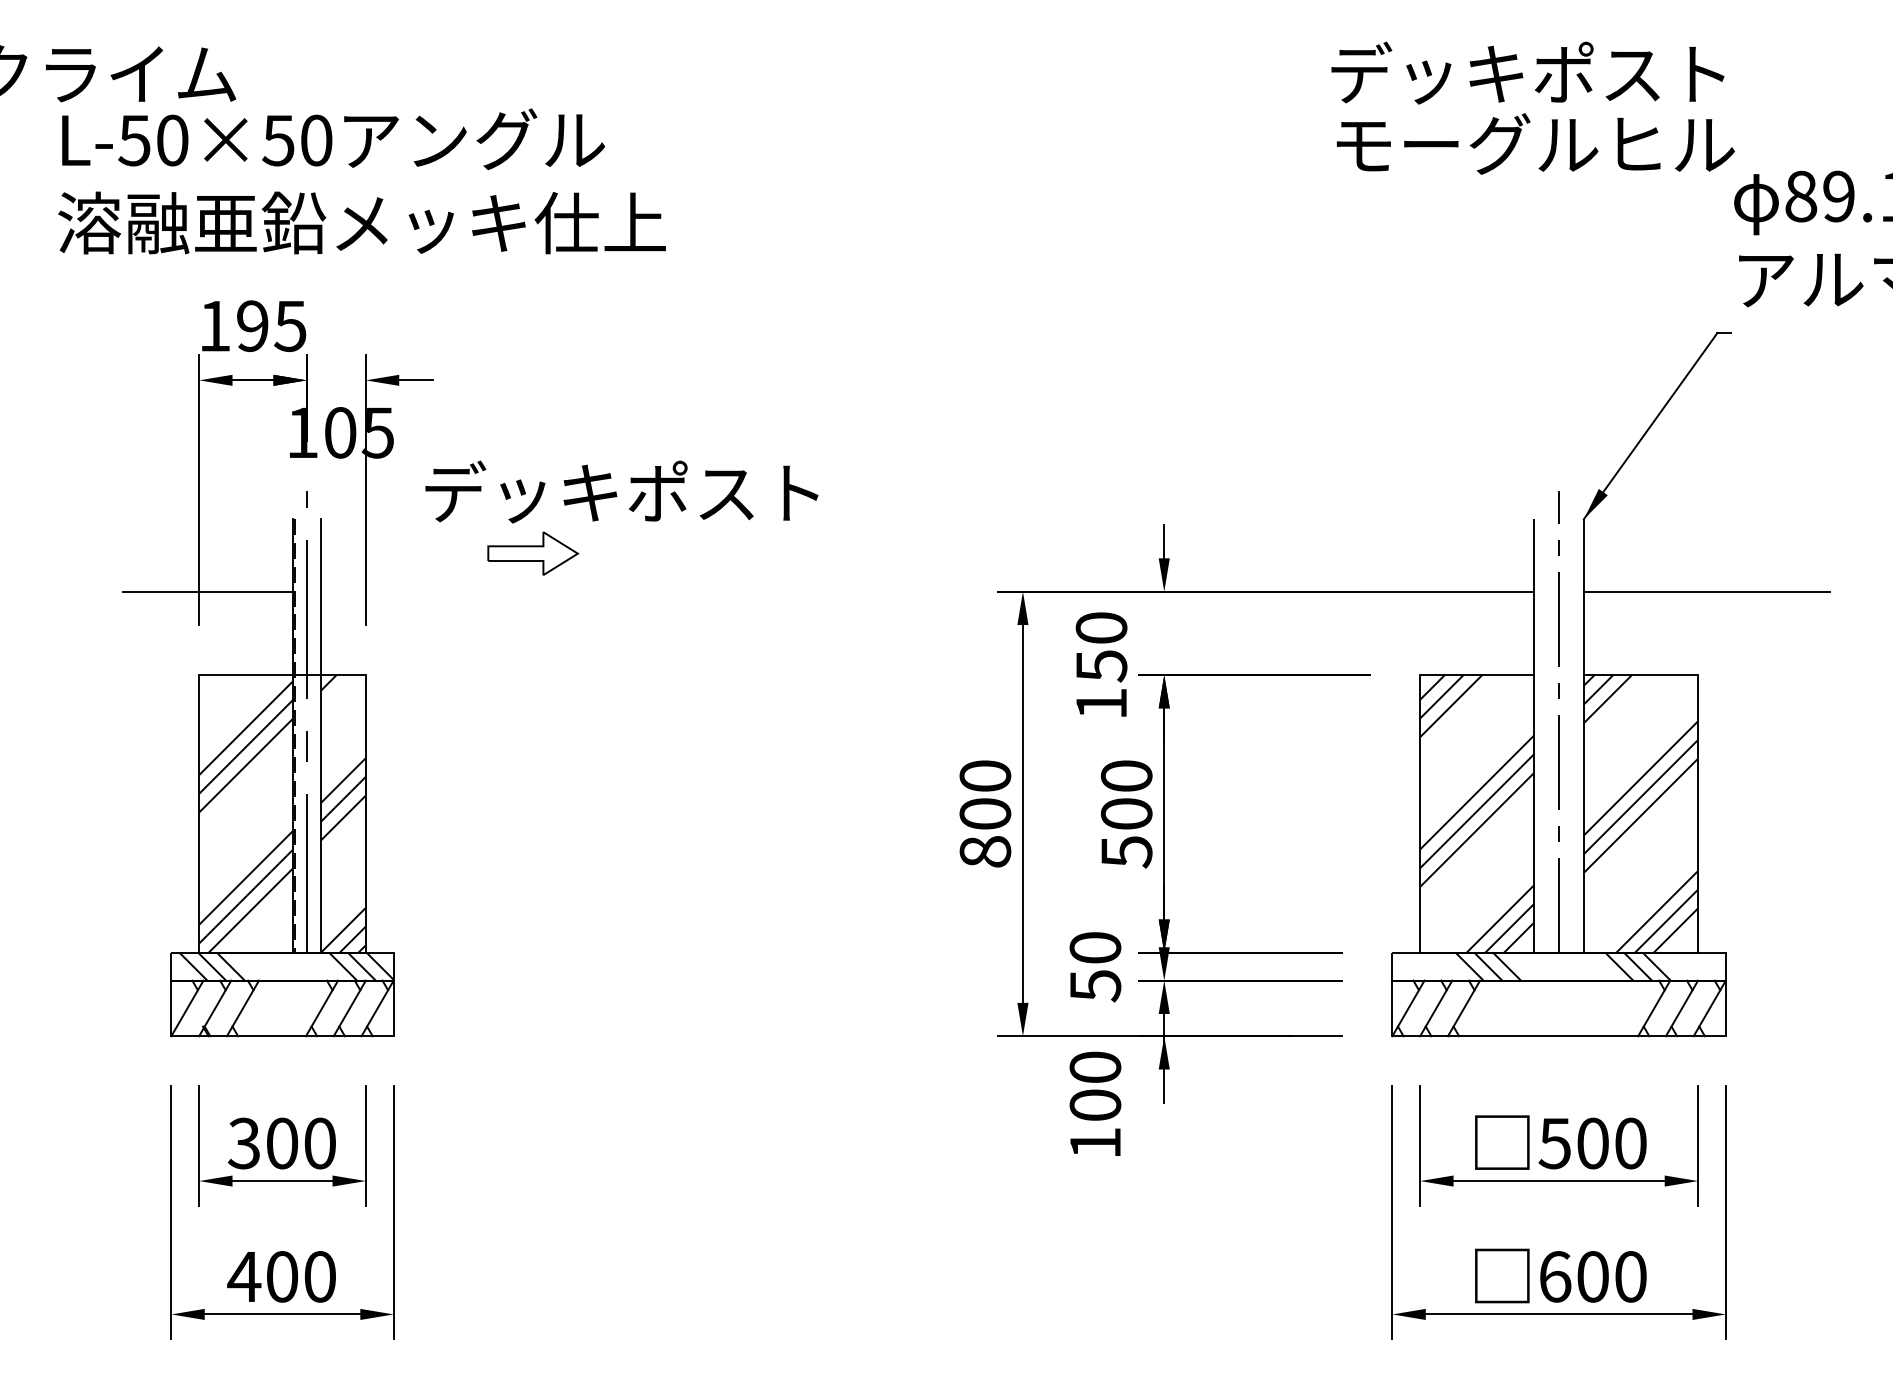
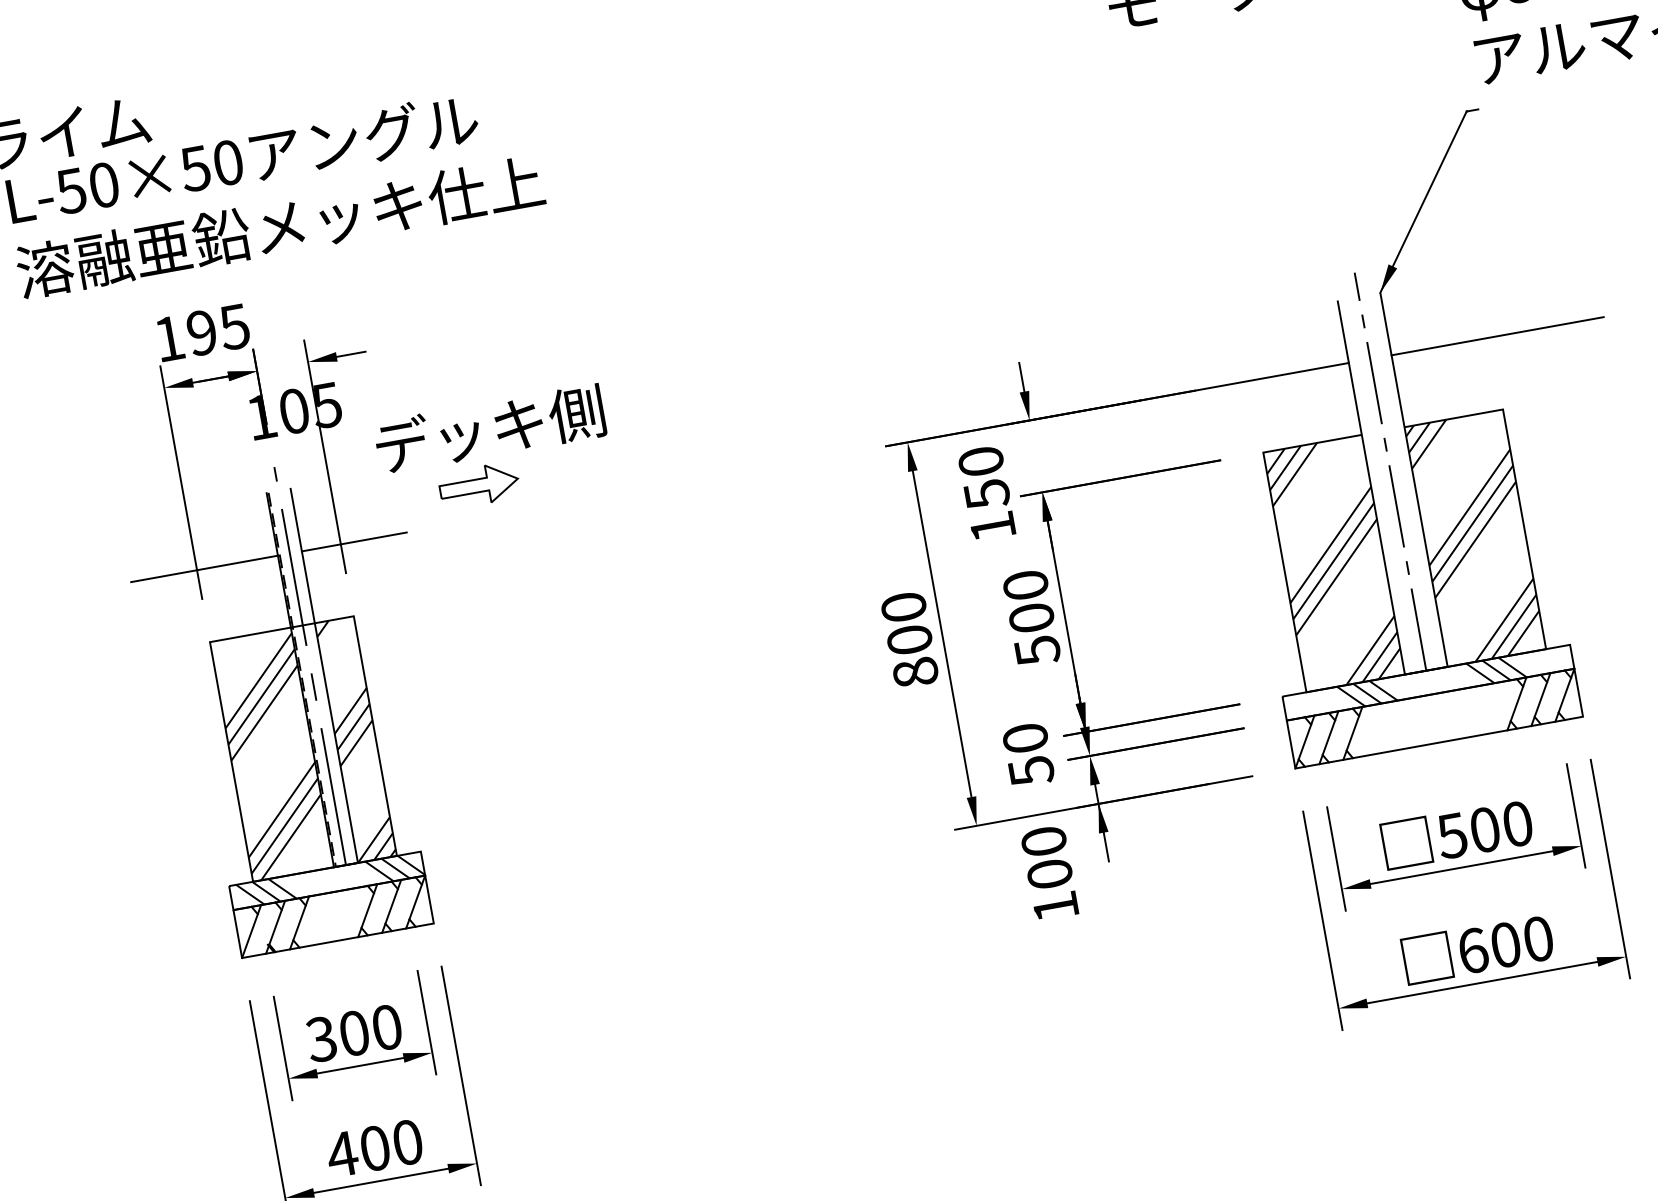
text: (721, 492) -> (632, 403), デッキポスト -> デッキ側
line: (381, 591) -> (354, 541), added

